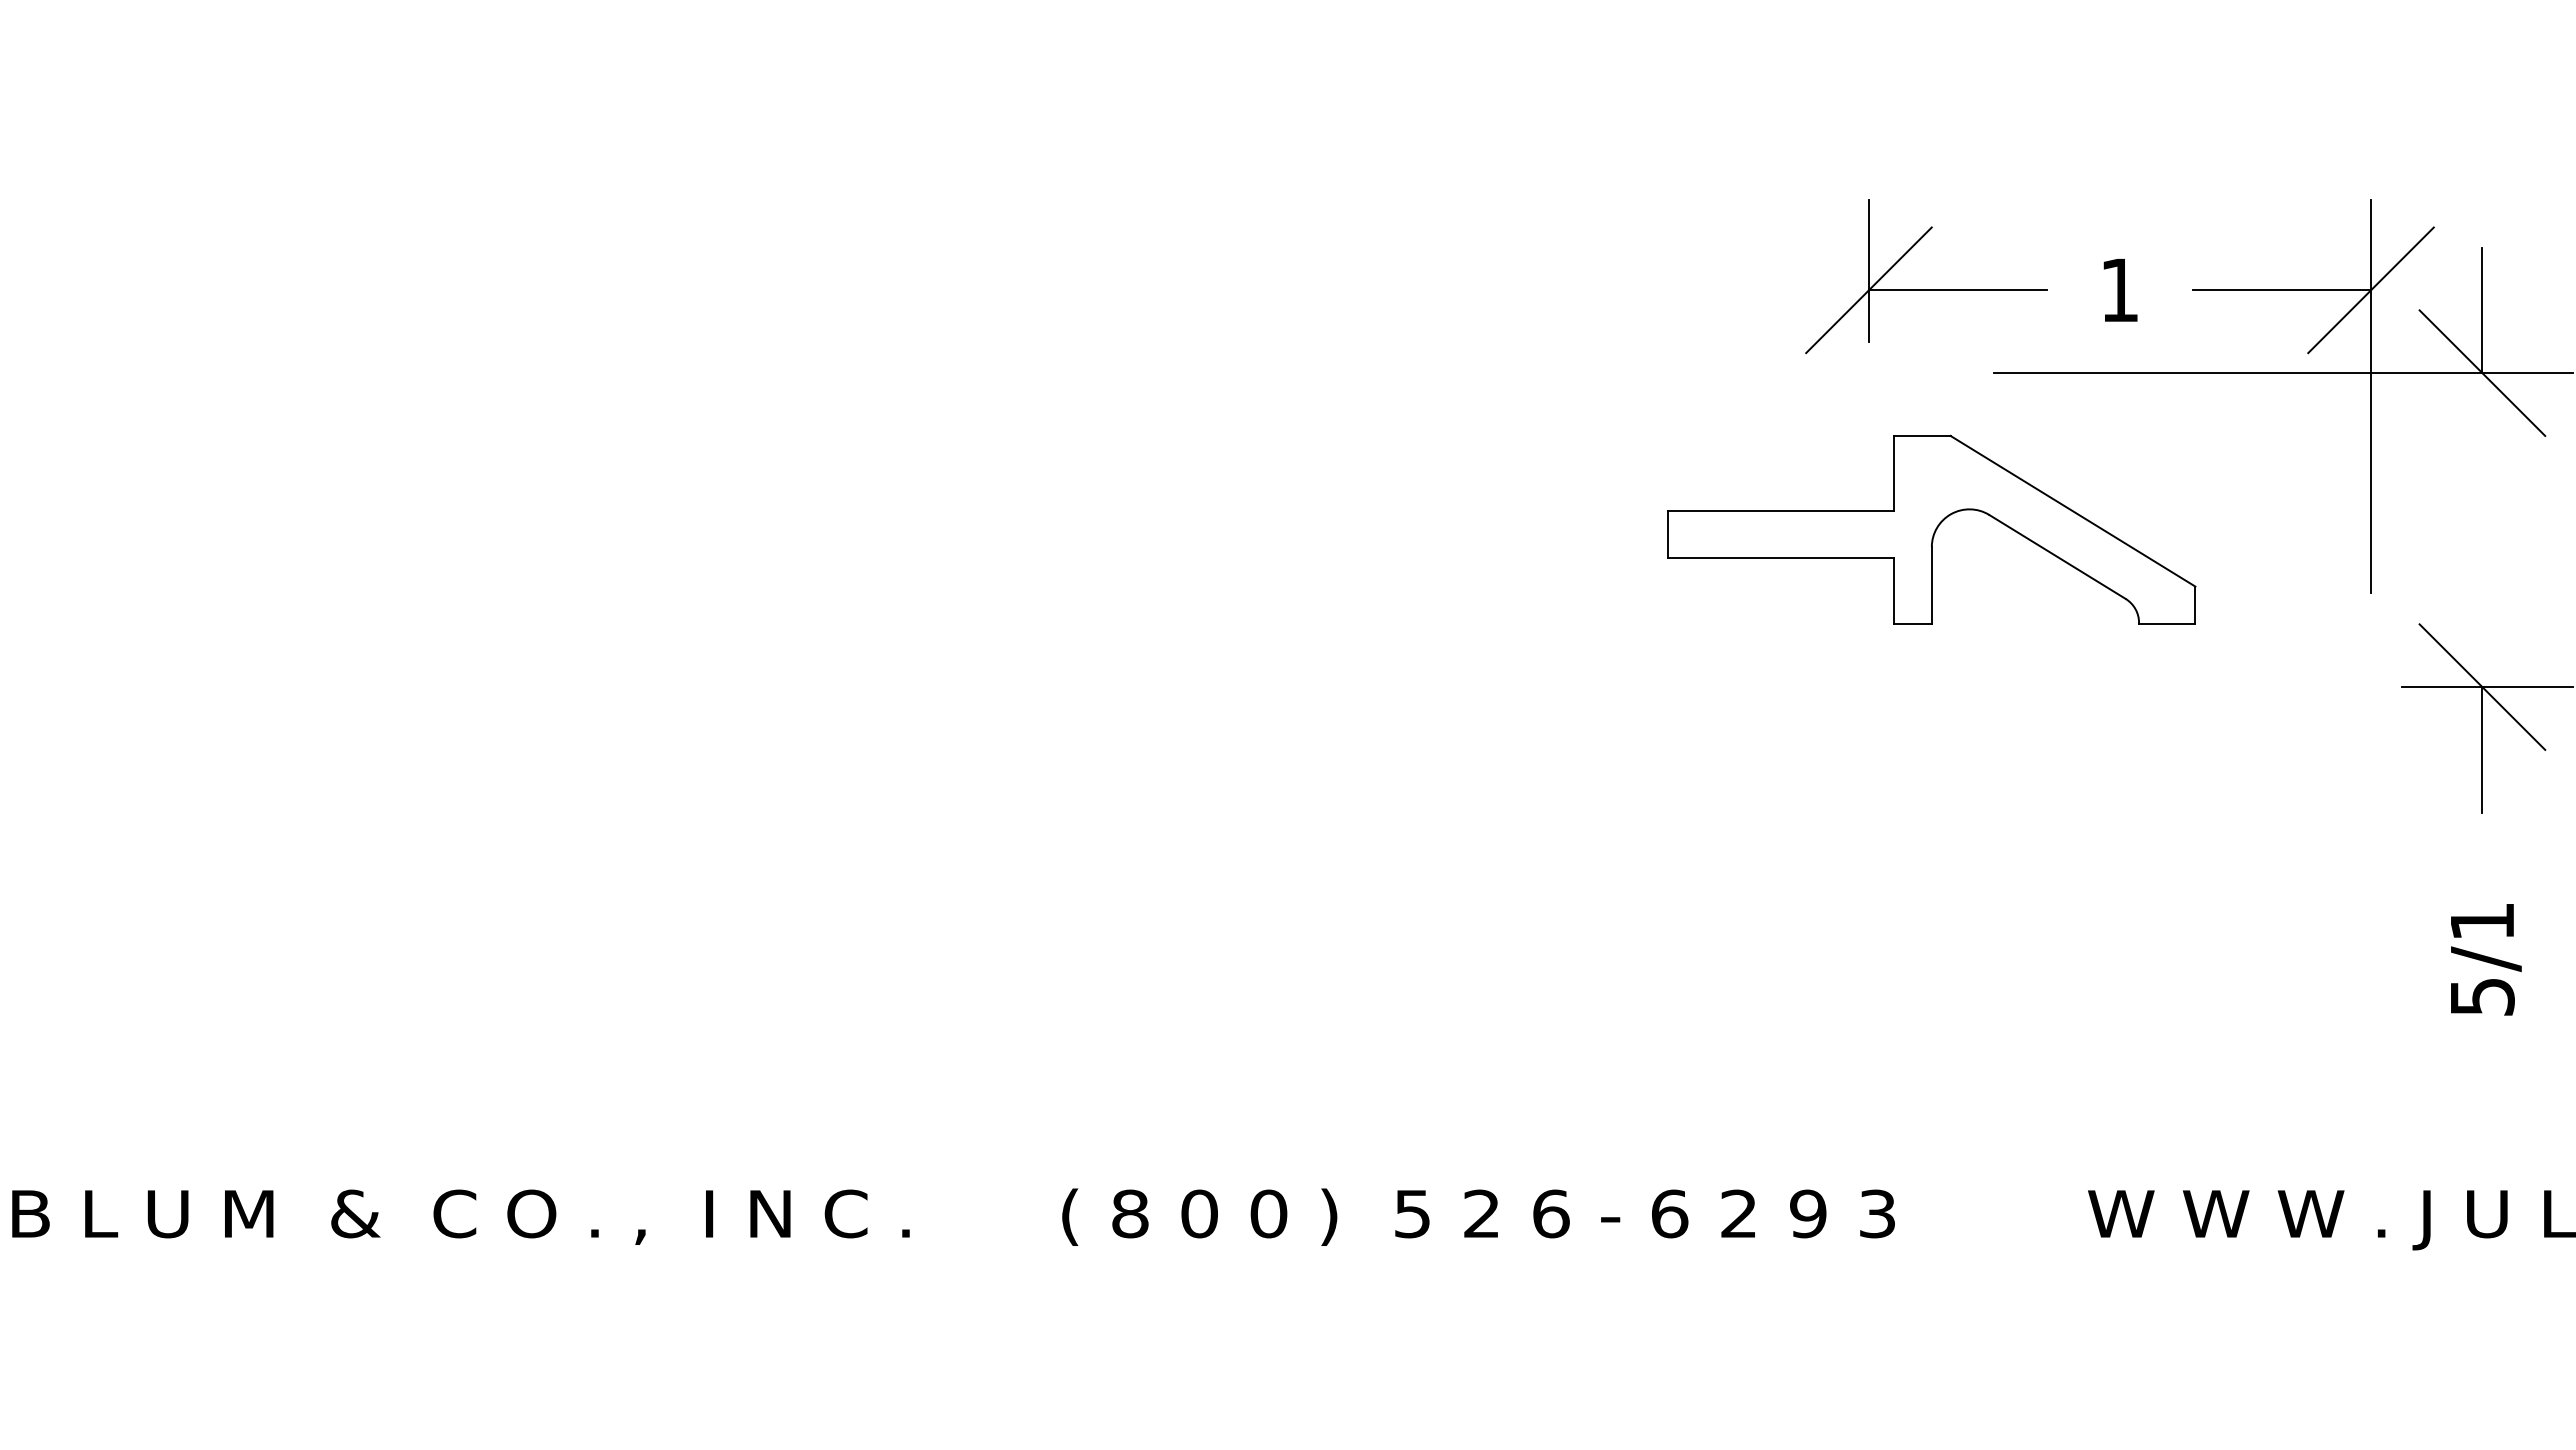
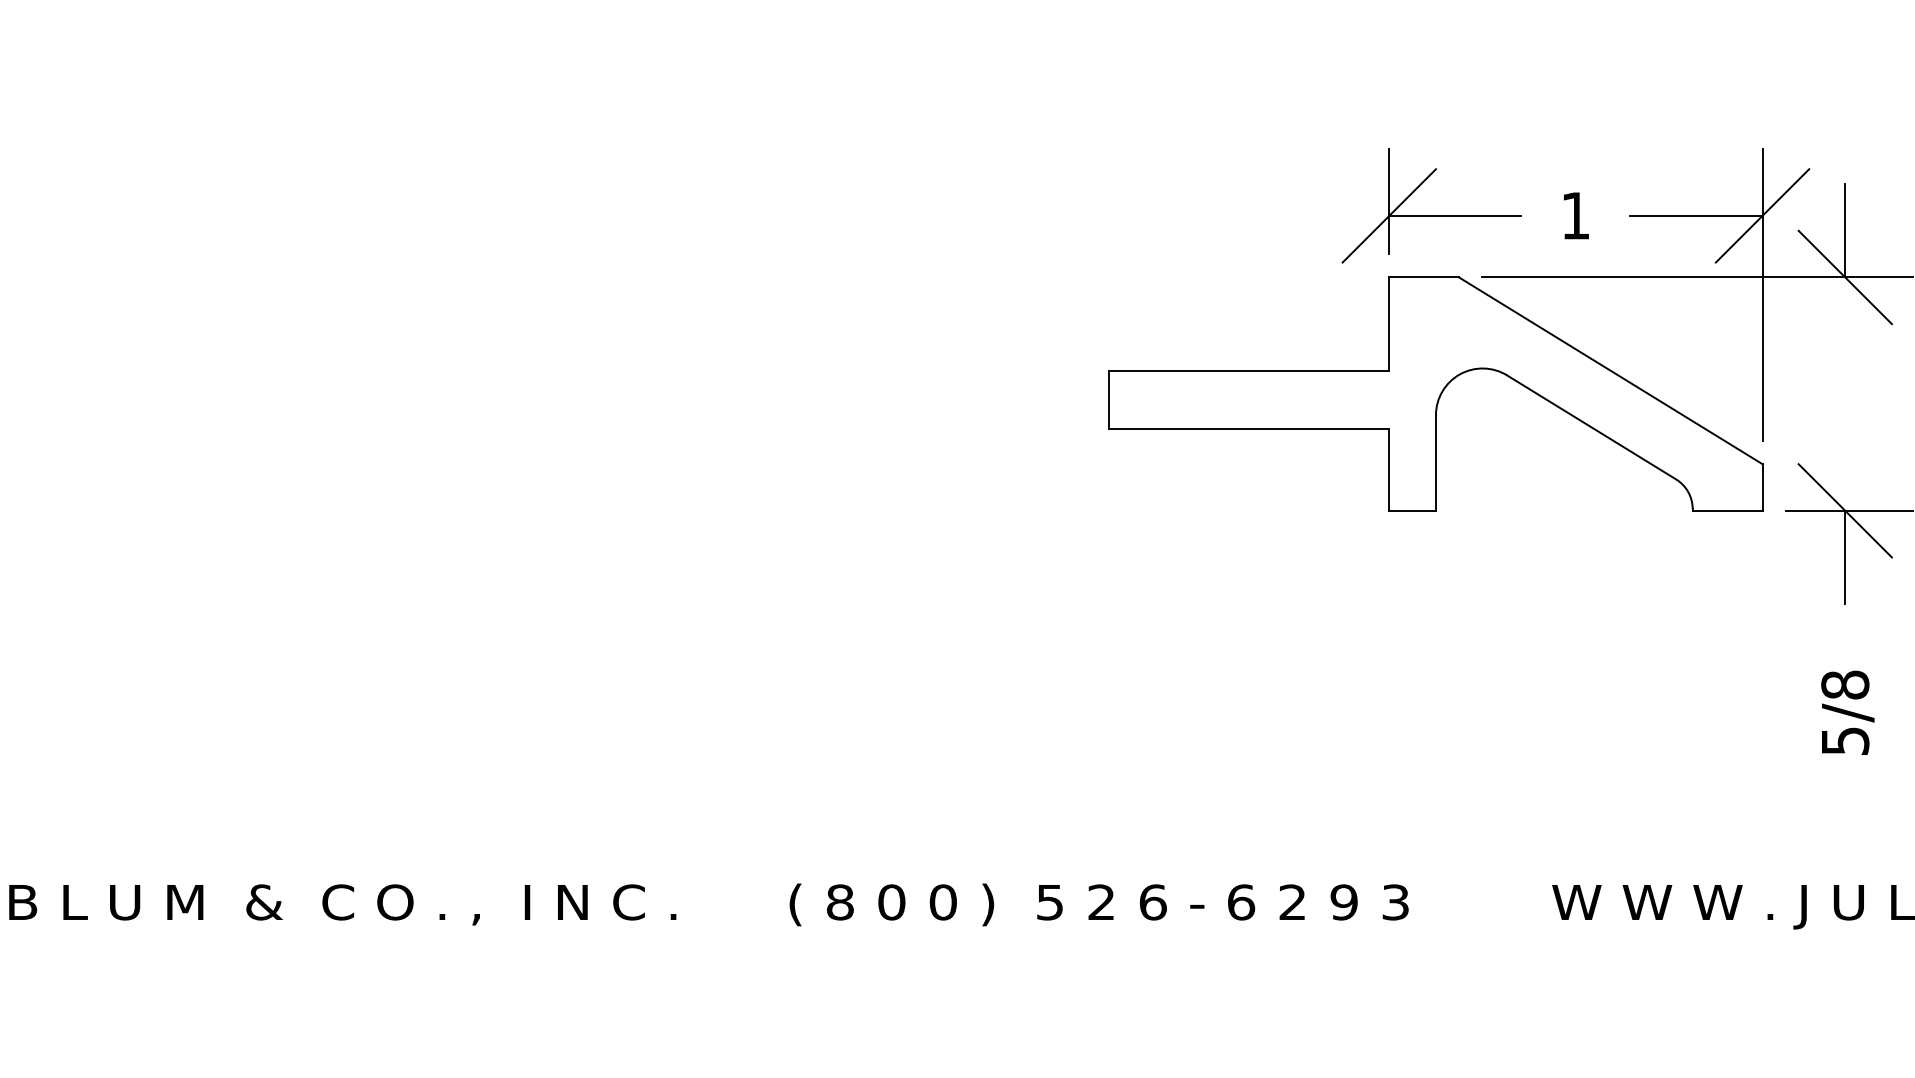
part: (1931, 529) -> (1435, 393), size x1.67
text: (2482, 921) -> (1845, 685), 5/1 -> 5/8

